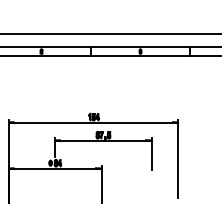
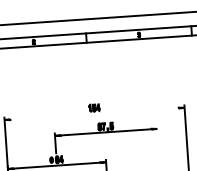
line: (93, 122) -> (94, 113), removed
line: (151, 154) -> (158, 143), removed

